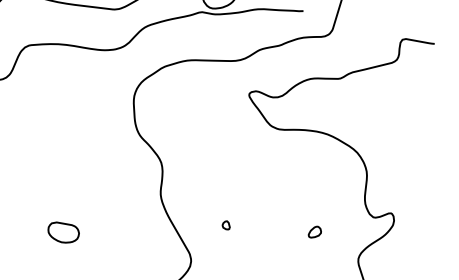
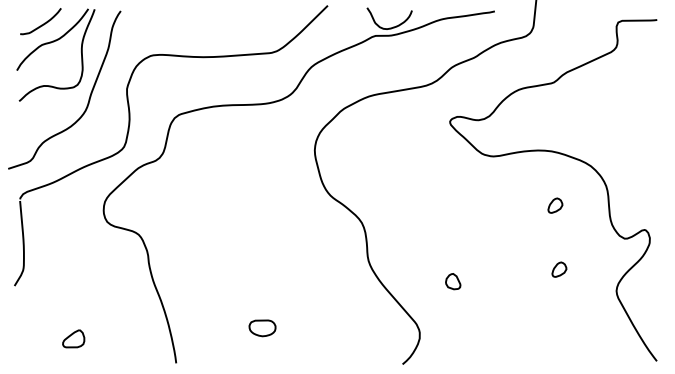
part: (322, 179) -> (555, 205), added
part: (225, 224) -> (452, 281), size x1.6
part: (63, 233) -> (262, 328), size x0.7

